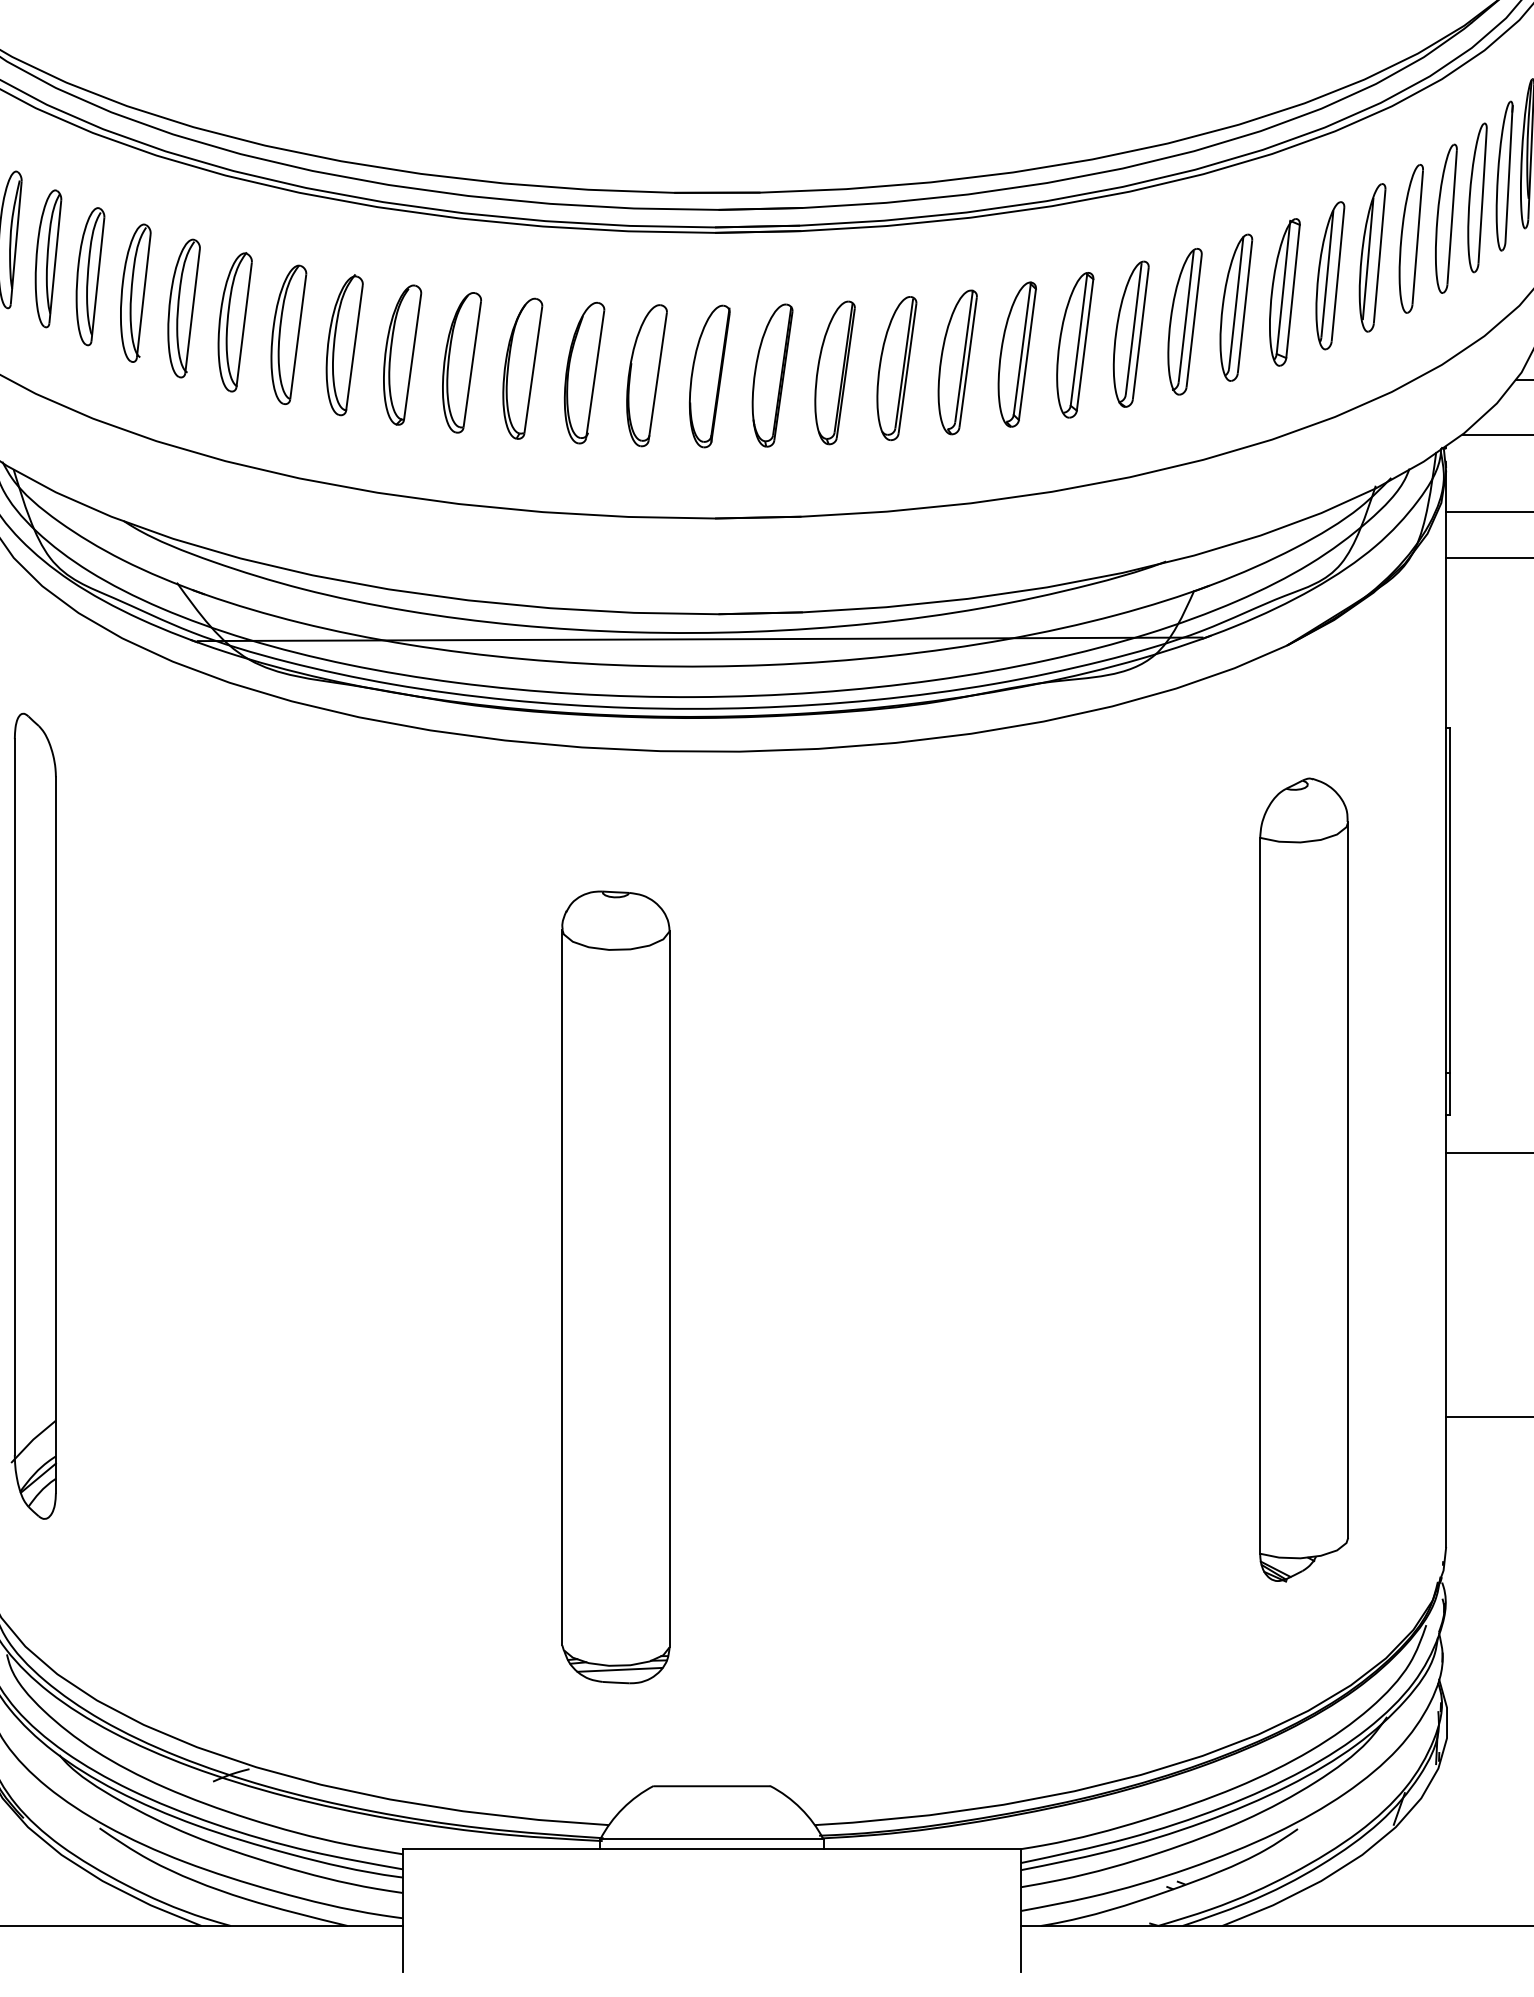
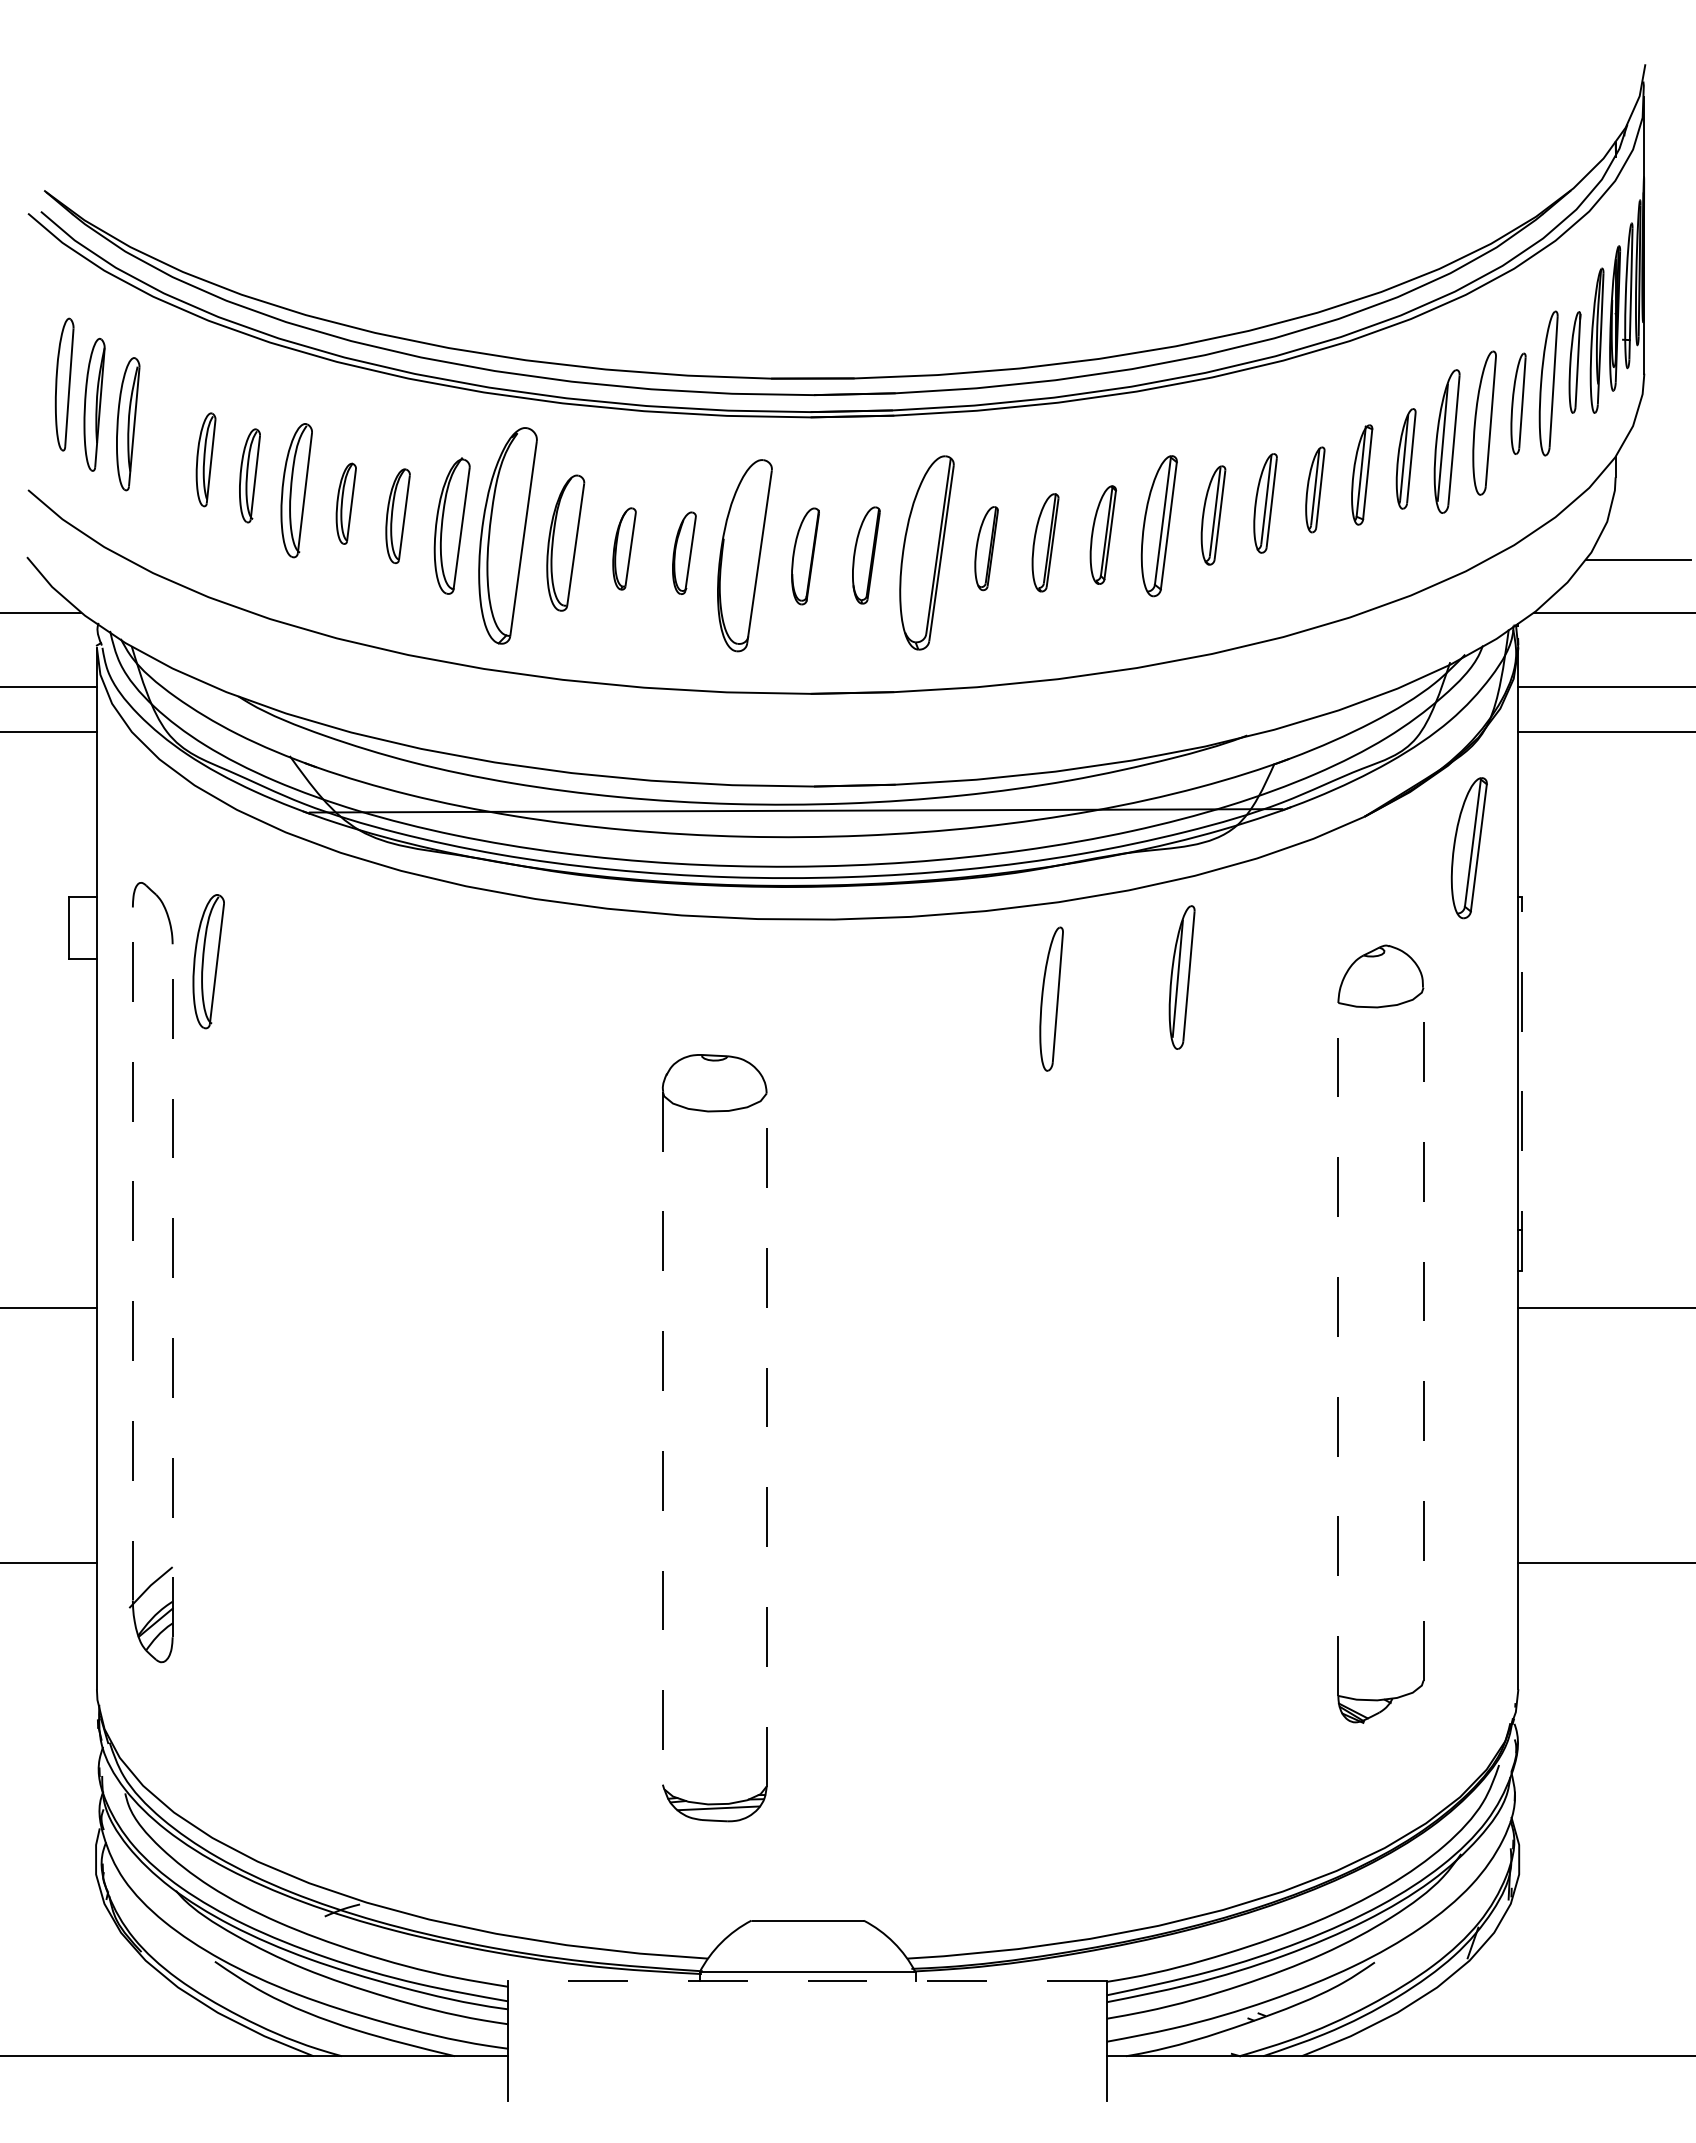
part: (1504, 176) -> (1574, 362), size x0.7
part: (1446, 218) -> (1518, 403), size x0.7
part: (48, 258) -> (165, 442), removed
part: (1329, 275) -> (1405, 458), size x0.7
part: (89, 276) -> (205, 459), size x0.7
part: (1284, 291) -> (1361, 474), size x0.7
part: (135, 292) -> (249, 475), size x0.7
part: (1236, 307) -> (1315, 489), size x0.6
part: (235, 321) -> (346, 503), size x0.6
part: (1184, 321) -> (1265, 503), size x0.7
part: (1131, 334) -> (1213, 515), size x0.7
part: (288, 335) -> (397, 516), size x0.7
part: (1017, 353) -> (1103, 534), size x0.7
part: (402, 354) -> (508, 535), size x1.6
part: (957, 362) -> (1045, 542), size x0.7
part: (522, 368) -> (624, 548), size x0.6
part: (896, 368) -> (986, 548), size x0.6
part: (834, 372) -> (926, 552), size x1.4
part: (584, 373) -> (684, 553), size x0.6
part: (646, 375) -> (744, 555), size x1.4
part: (772, 375) -> (866, 555), size x0.7
part: (709, 376) -> (805, 556), size x0.7
part: (1394, 678) -> (1468, 848), added
part: (92, 794) -> (208, 961), added
part: (1098, 811) -> (1181, 977), added
part: (963, 833) -> (1051, 998), added
line: (1450, 921) -> (1522, 1083), solid -> dashed
line: (14, 1096) -> (132, 1253), solid -> dashed
line: (55, 1134) -> (172, 1290), solid -> dashed
line: (1348, 1179) -> (1423, 1333), solid -> dashed
line: (1260, 1194) -> (1338, 1348), solid -> dashed
line: (561, 1287) -> (662, 1438), solid -> dashed
line: (669, 1288) -> (766, 1439), solid -> dashed
line: (711, 1848) -> (807, 1981), solid -> dashed

